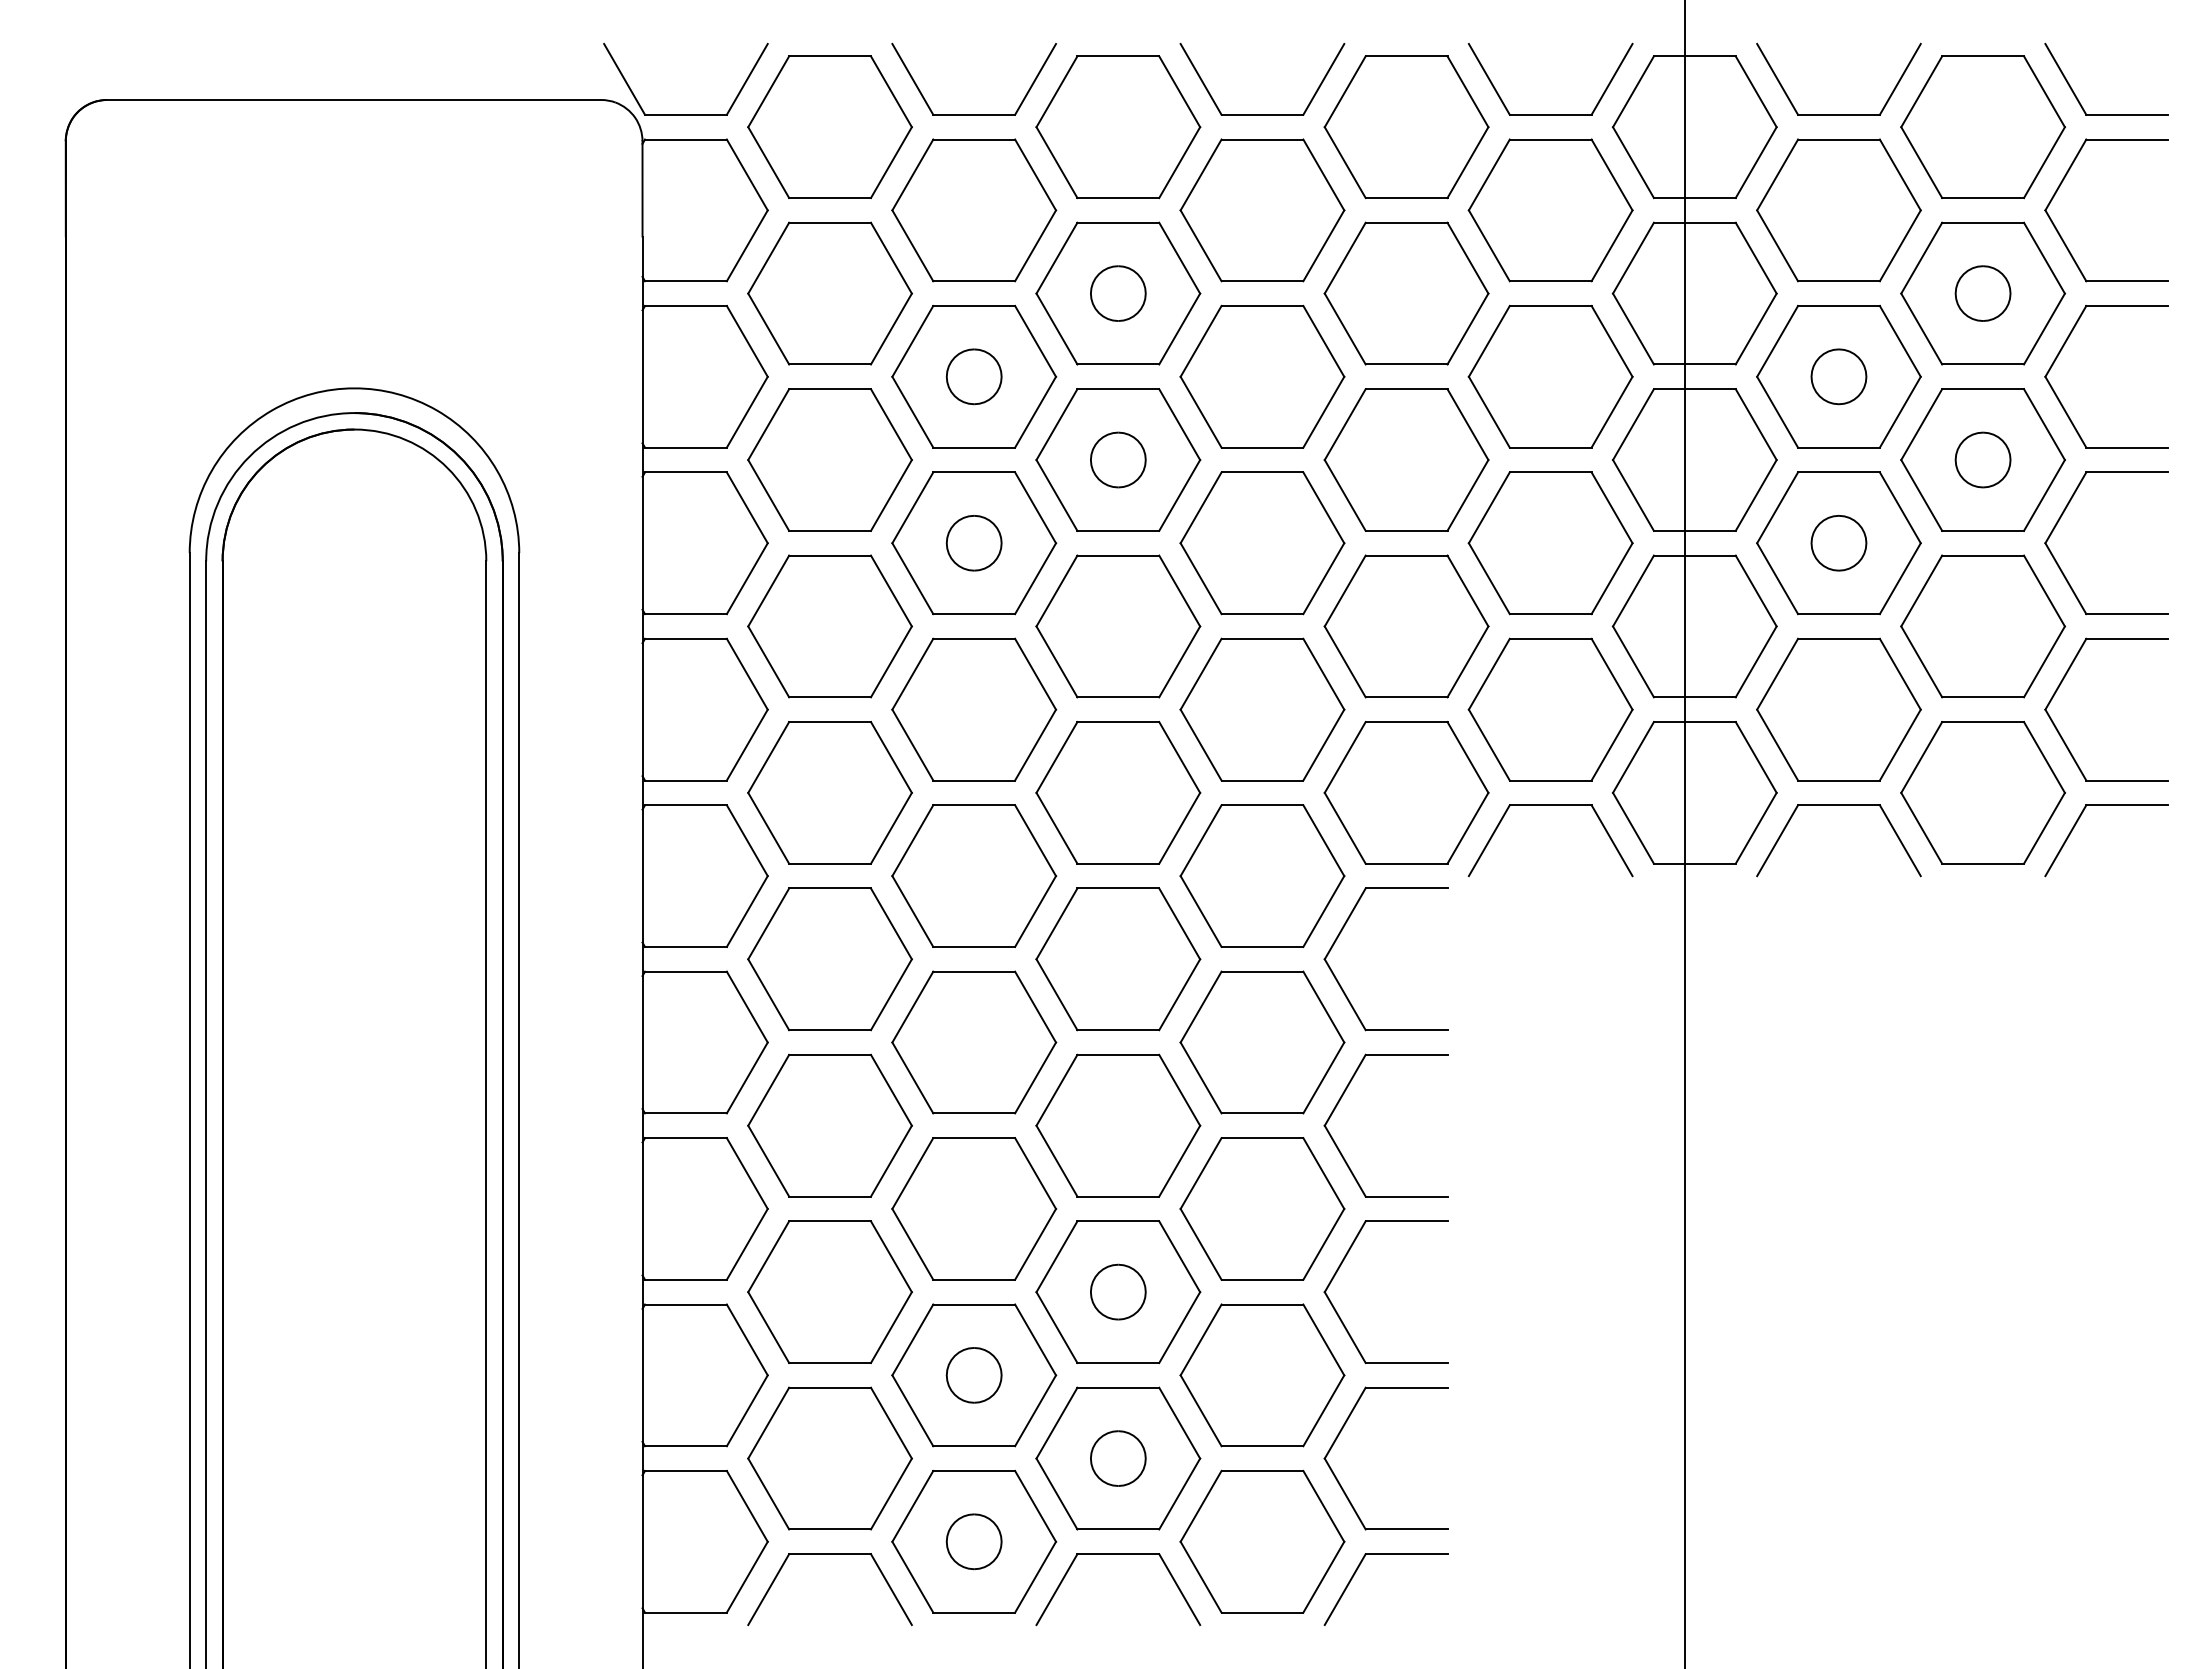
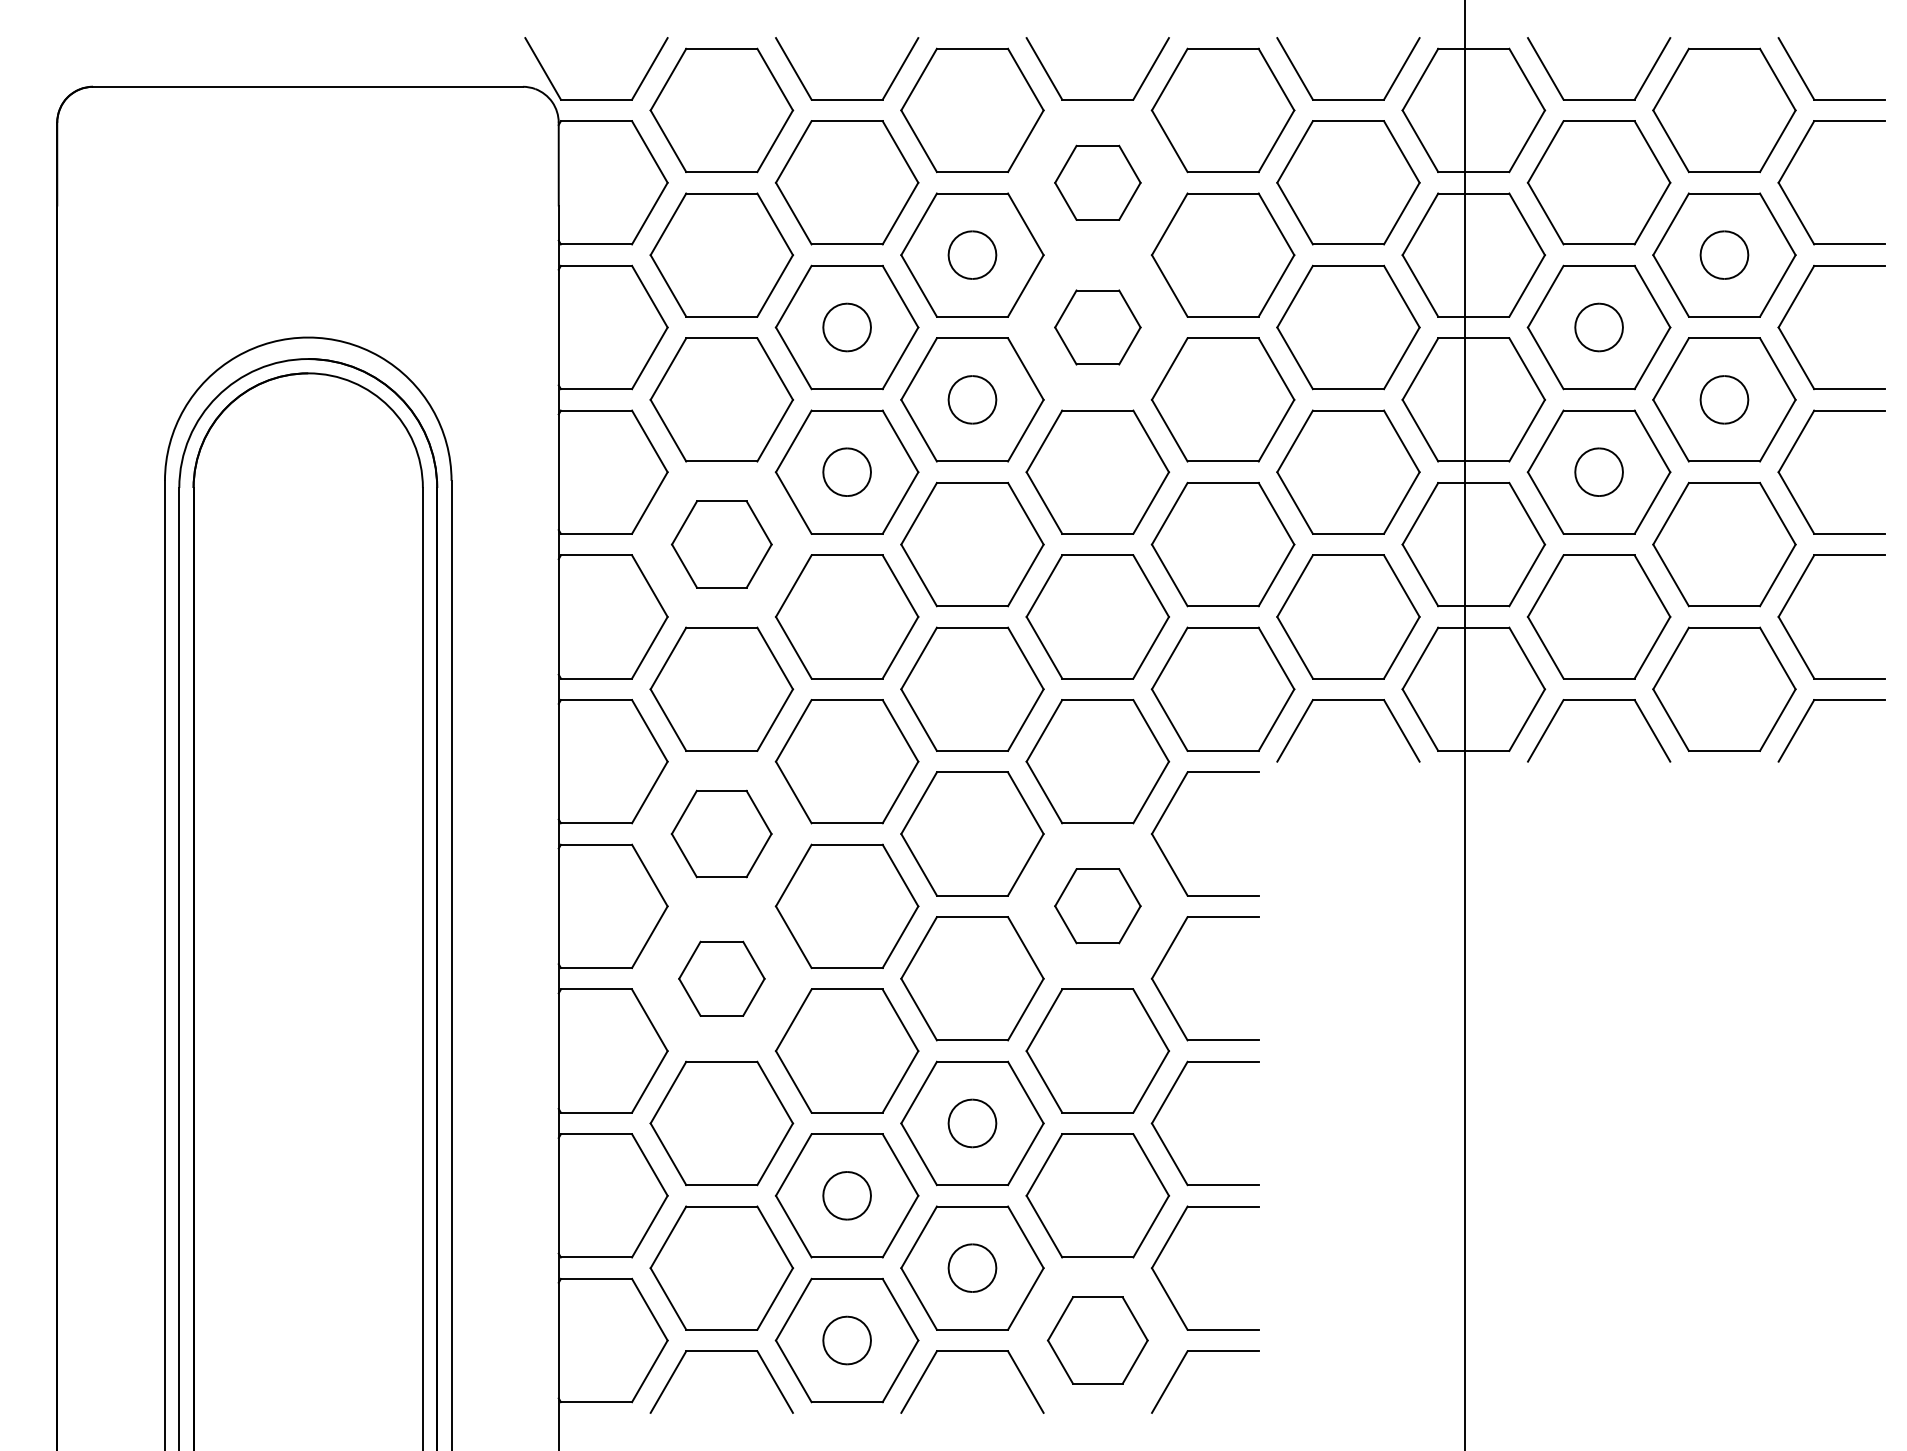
part: (1262, 210) -> (1097, 182), size x0.6
part: (1262, 376) -> (1097, 327), size x0.6
part: (829, 626) -> (721, 544), size x0.7
part: (829, 958) -> (721, 833), size x0.7
part: (1262, 1041) -> (1097, 905), size x0.6
part: (829, 1125) -> (721, 978), size x0.6
part: (1262, 1541) -> (1097, 1340), size x0.7

